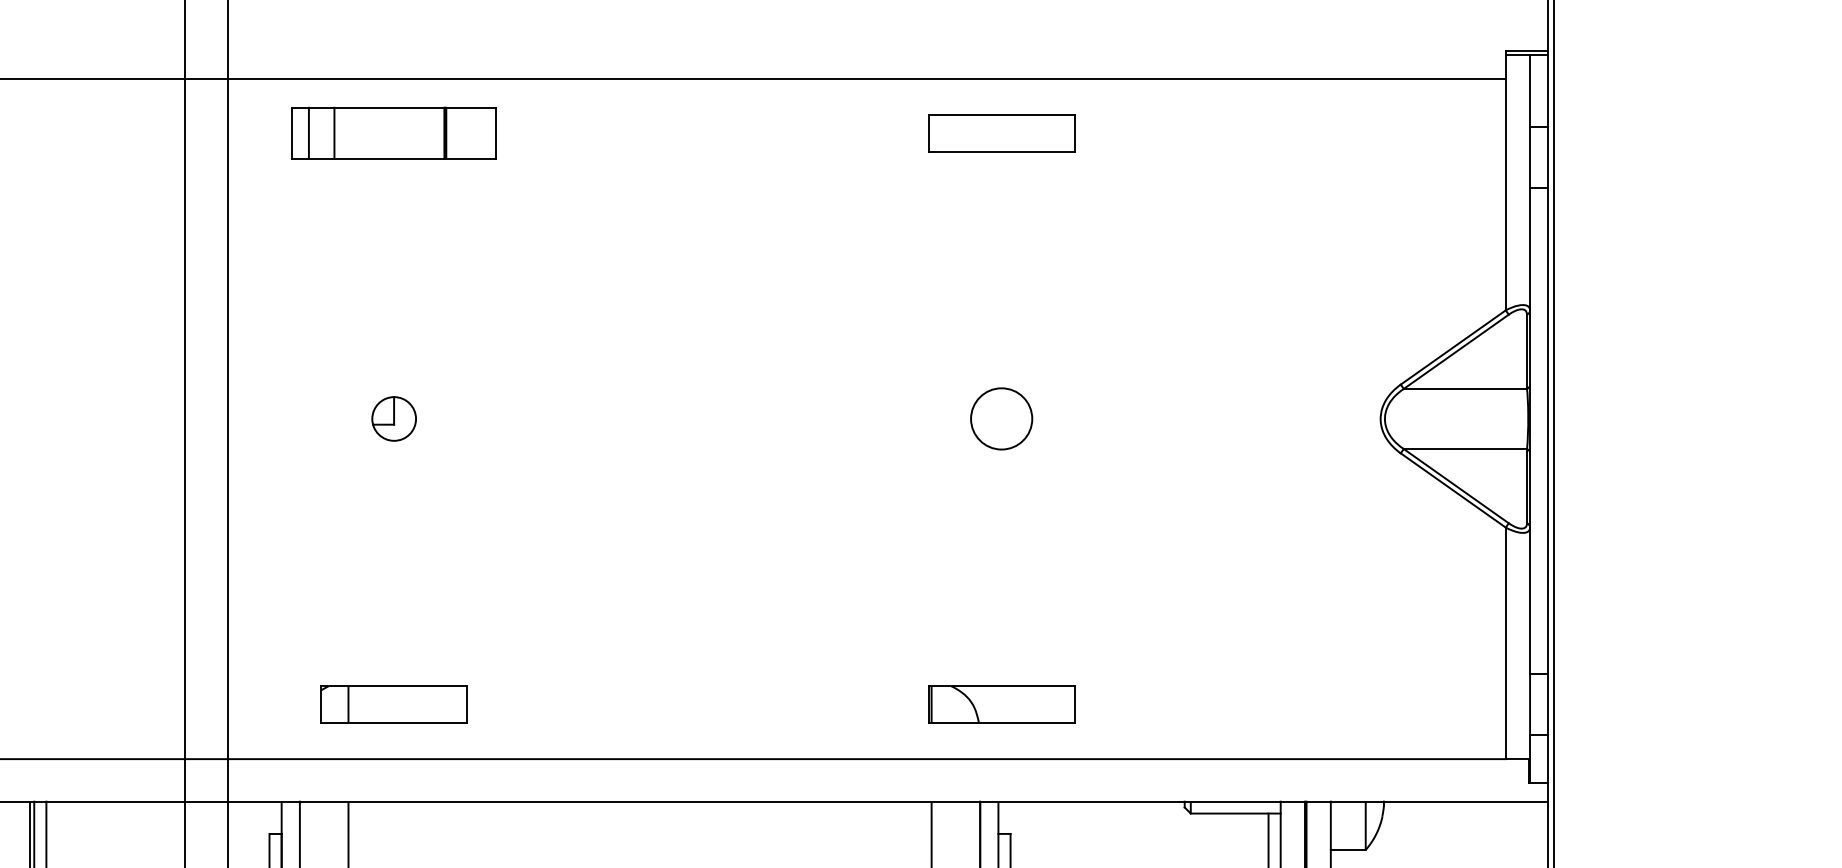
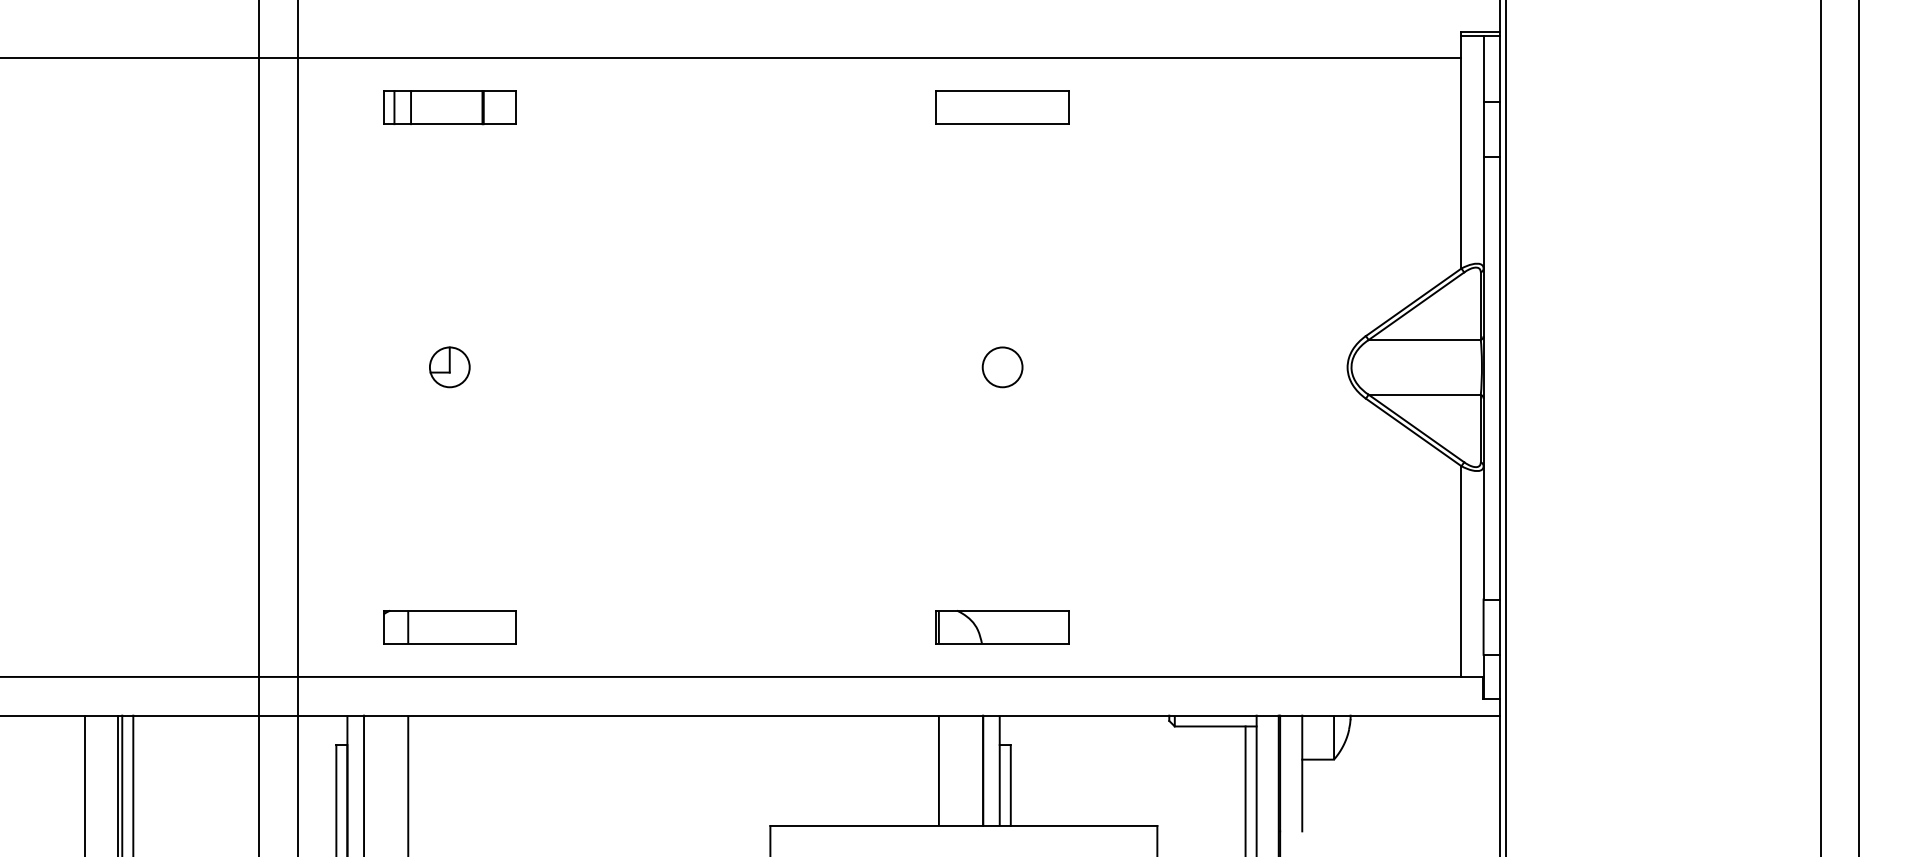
part: (393, 133) -> (449, 107), size x0.71
circle: (1001, 419) -> (1002, 367), size x0.71

